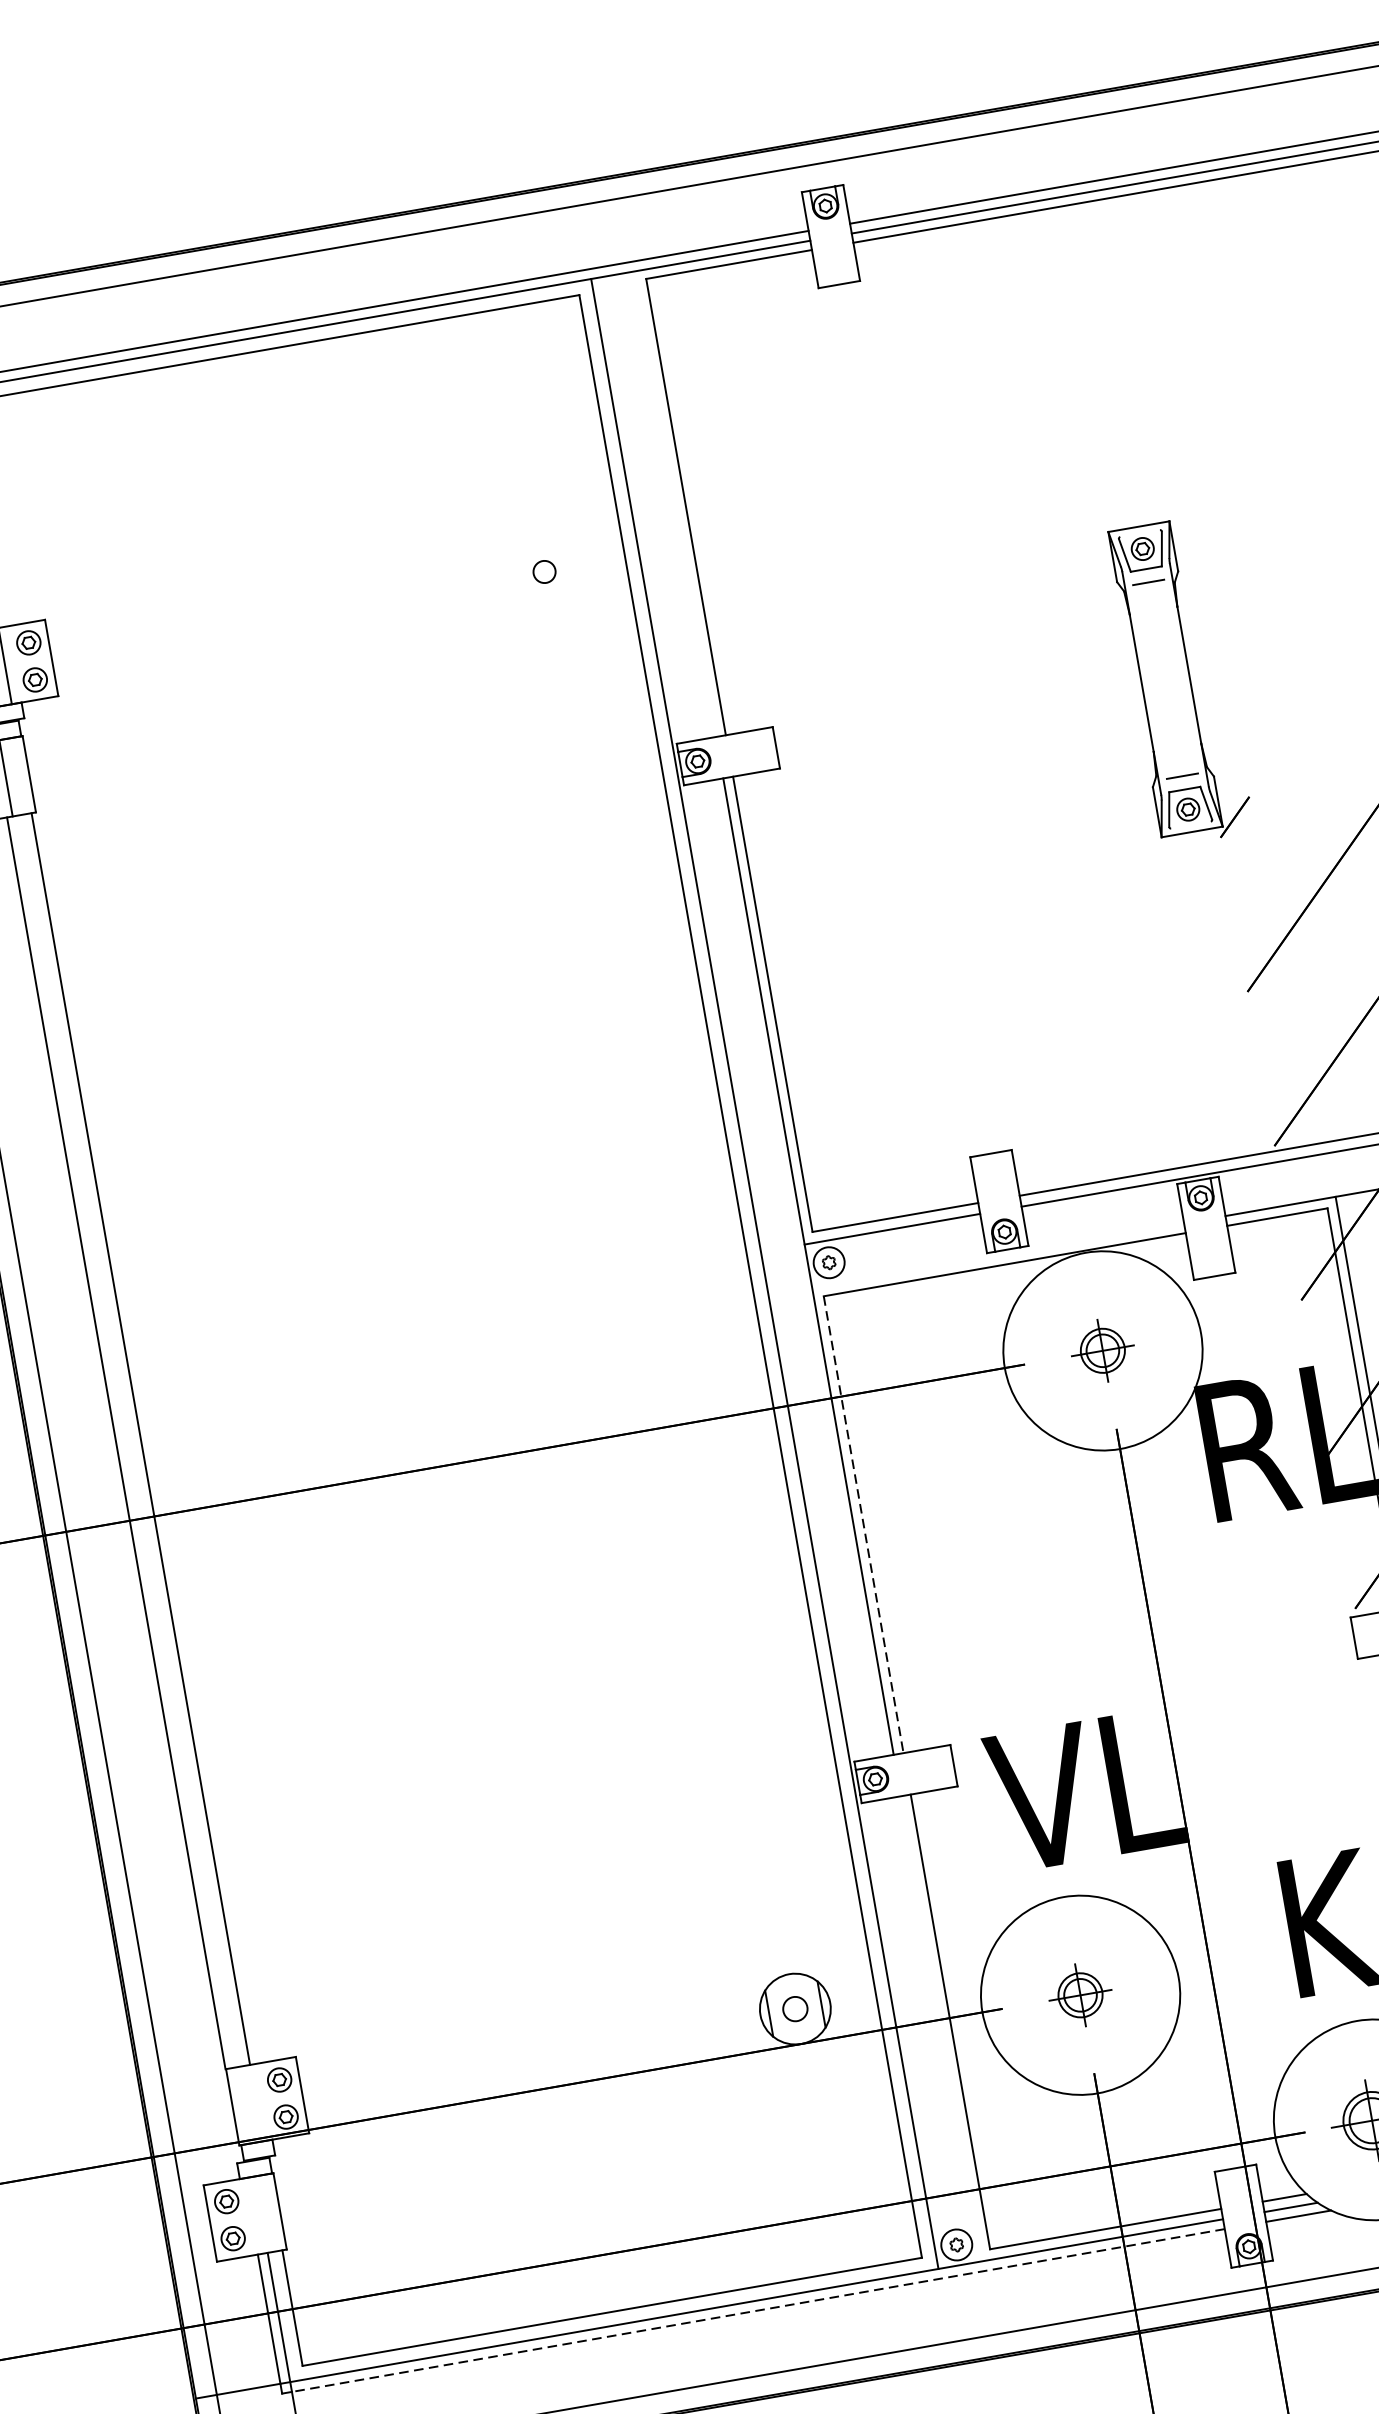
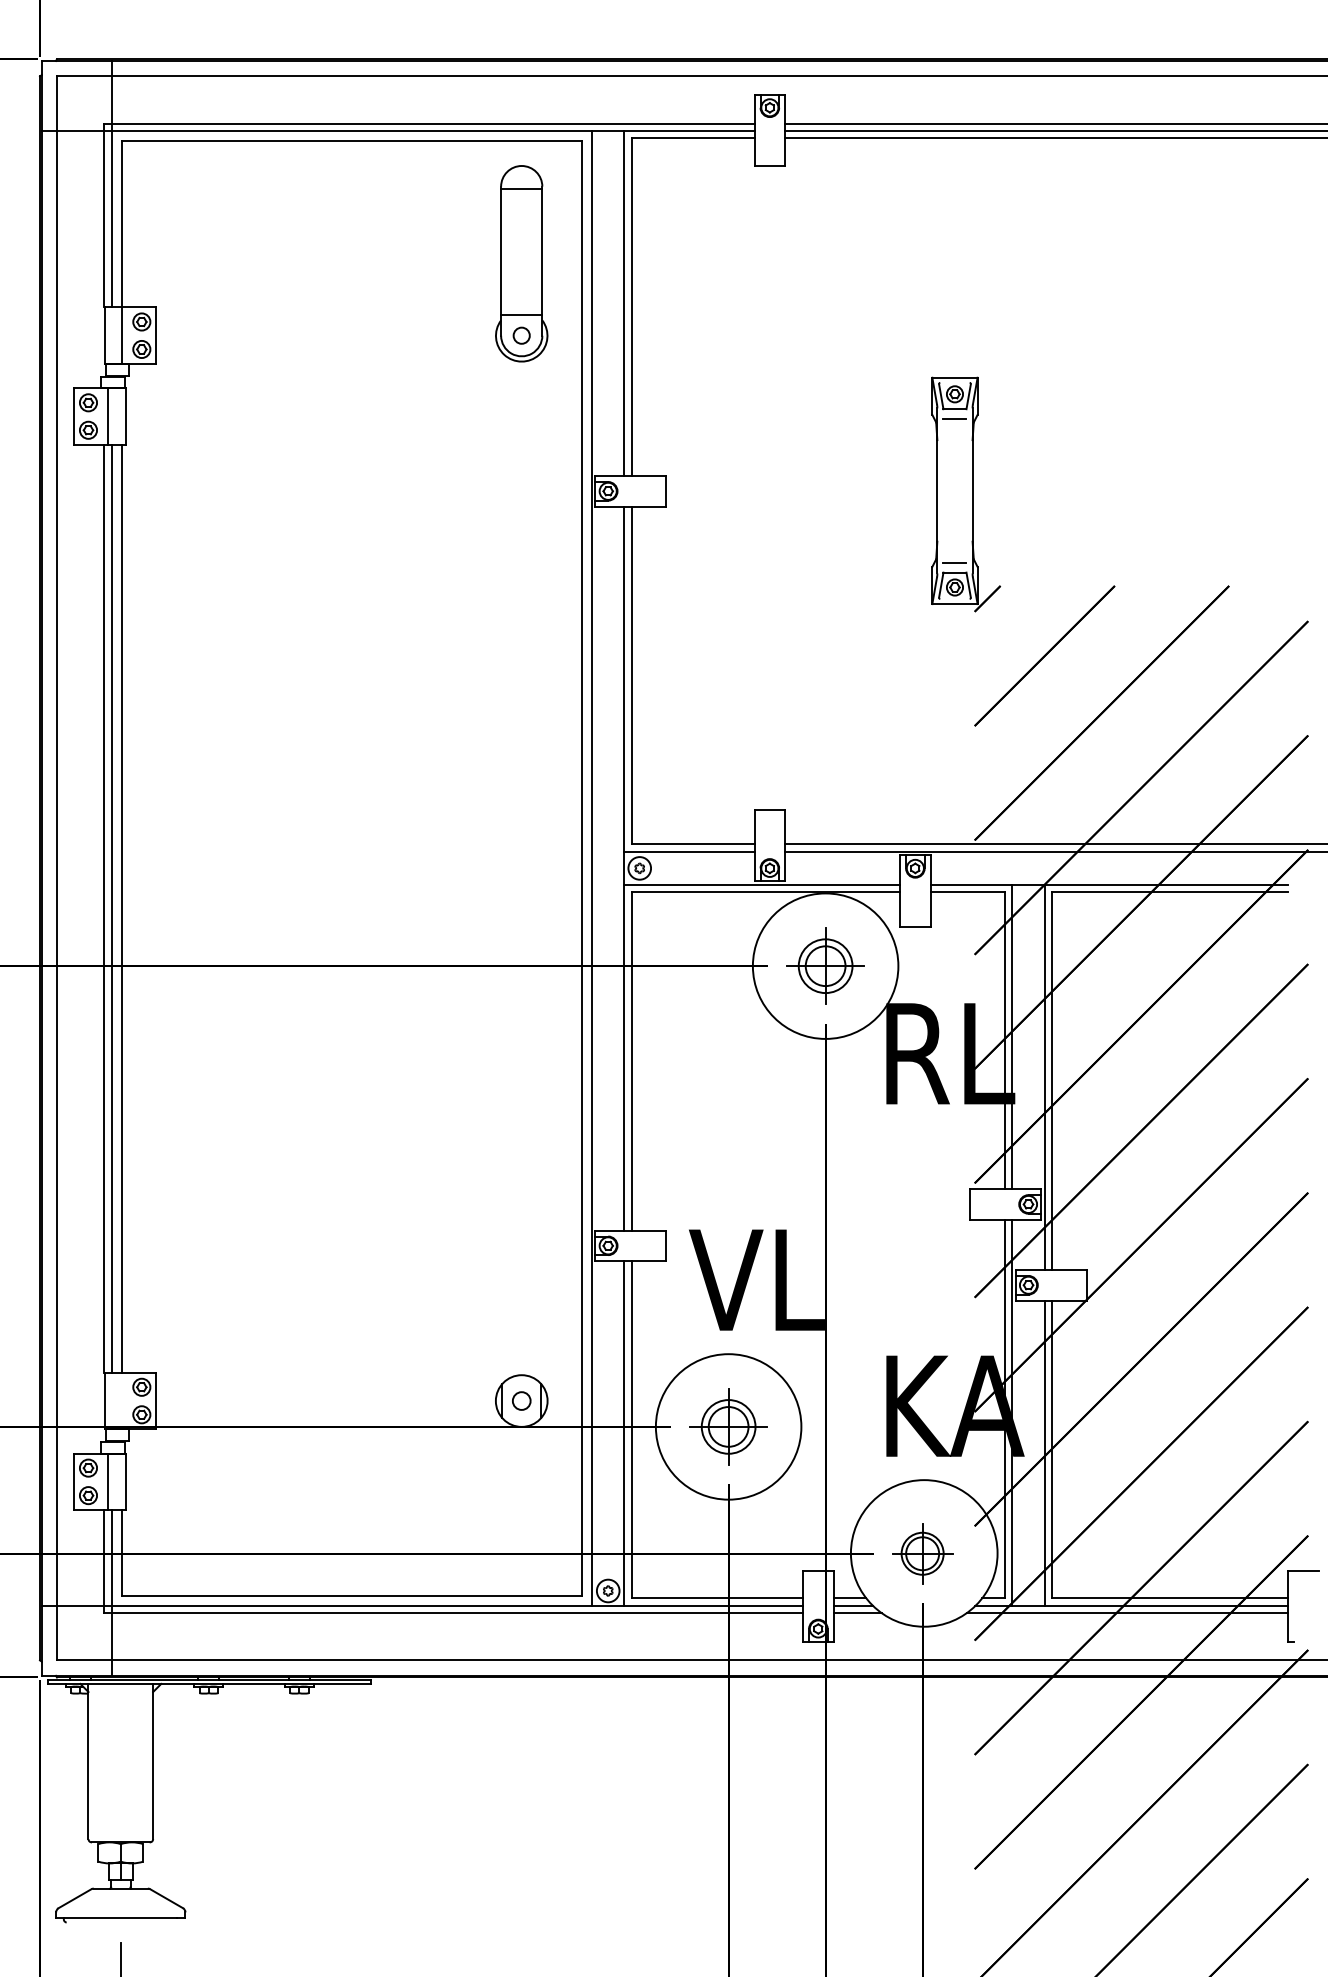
part: (527, 474) -> (521, 263), added
line: (675, 502) -> (624, 302), added
line: (998, 1255) -> (762, 884), added
part: (1102, 1350) -> (825, 965), size x1.67
line: (126, 1441) -> (111, 908), added
line: (863, 1525) -> (631, 1061), dashed -> solid
part: (1080, 1994) -> (728, 1426), size x1.67
line: (941, 2028) -> (624, 1433), added
line: (256, 2214) -> (108, 1481), added
line: (758, 2310) -> (457, 1613), dashed -> solid

